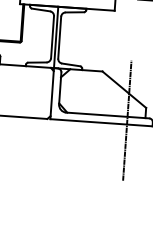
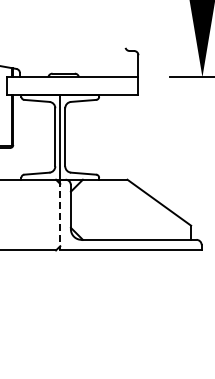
line: (52, 93) -> (60, 215), solid -> dashed
line: (127, 120) -> (166, 245), removed

